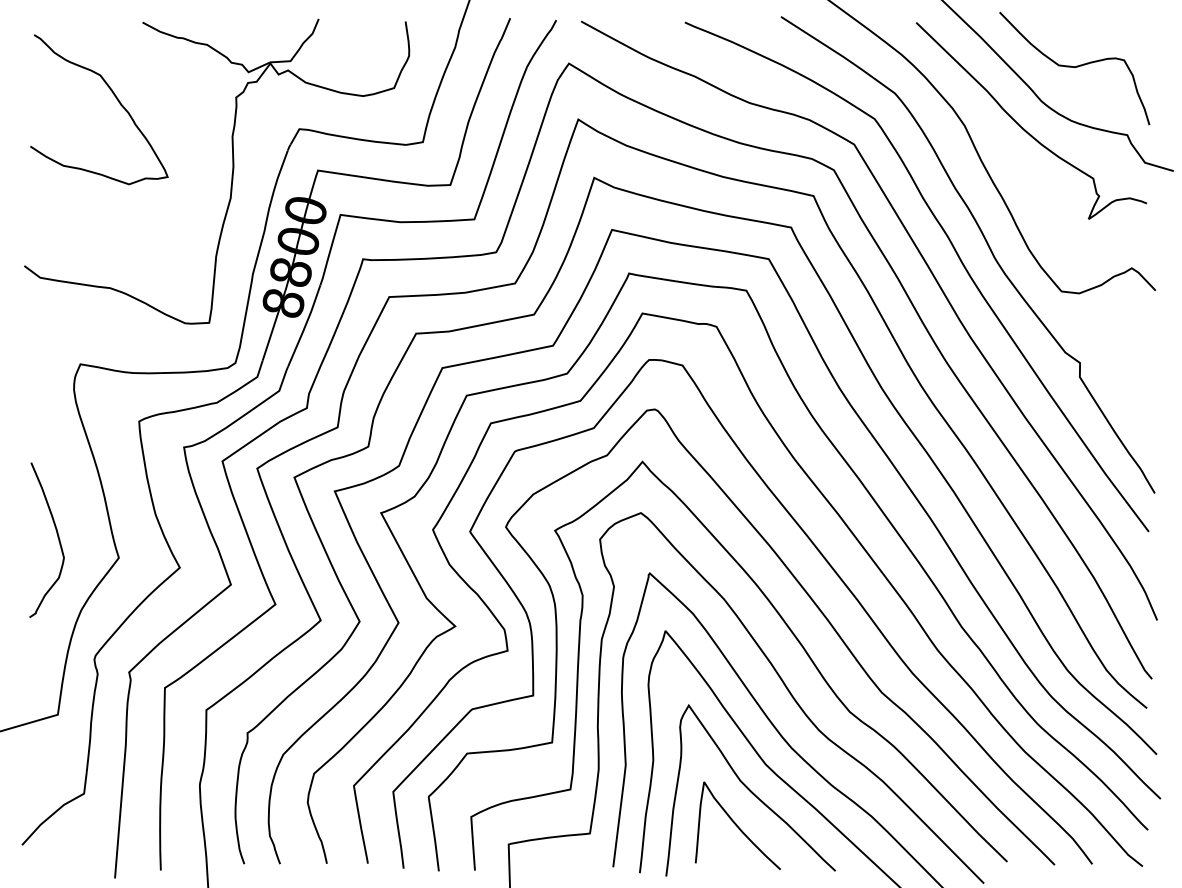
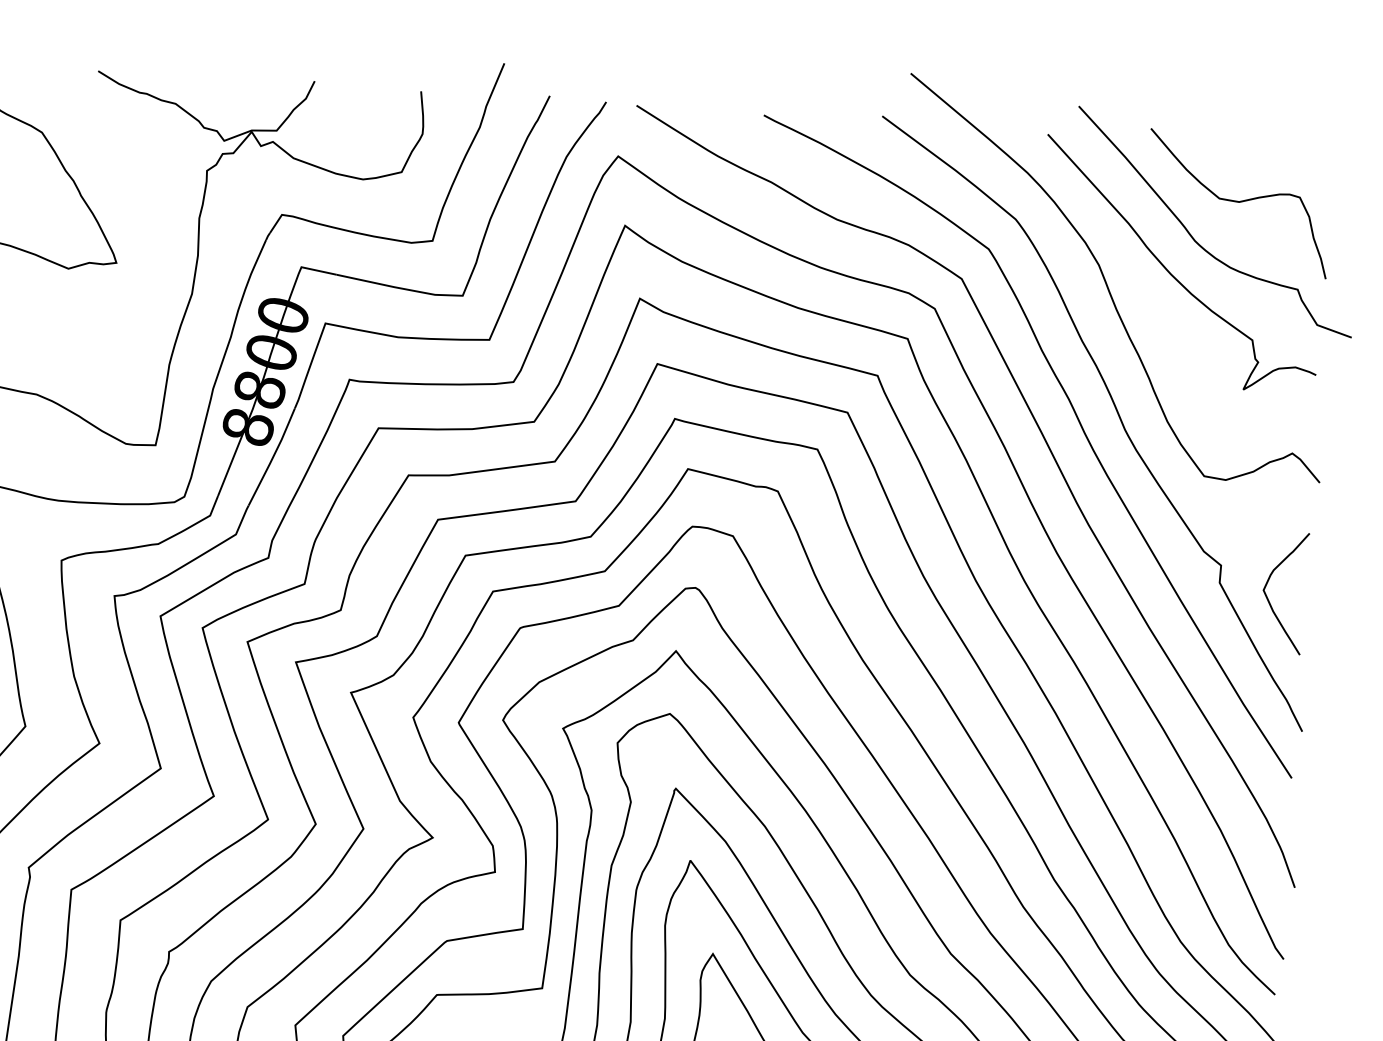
curve: (1121, 388) -> (1269, 600), added

